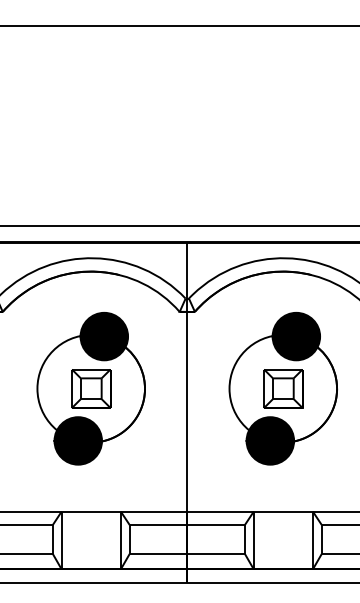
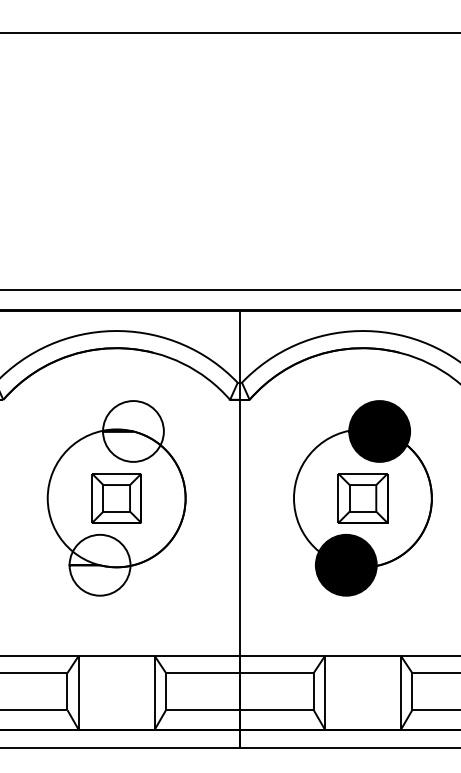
fill: (104, 336) -> (133, 431), removed
fill: (77, 440) -> (99, 564), removed

